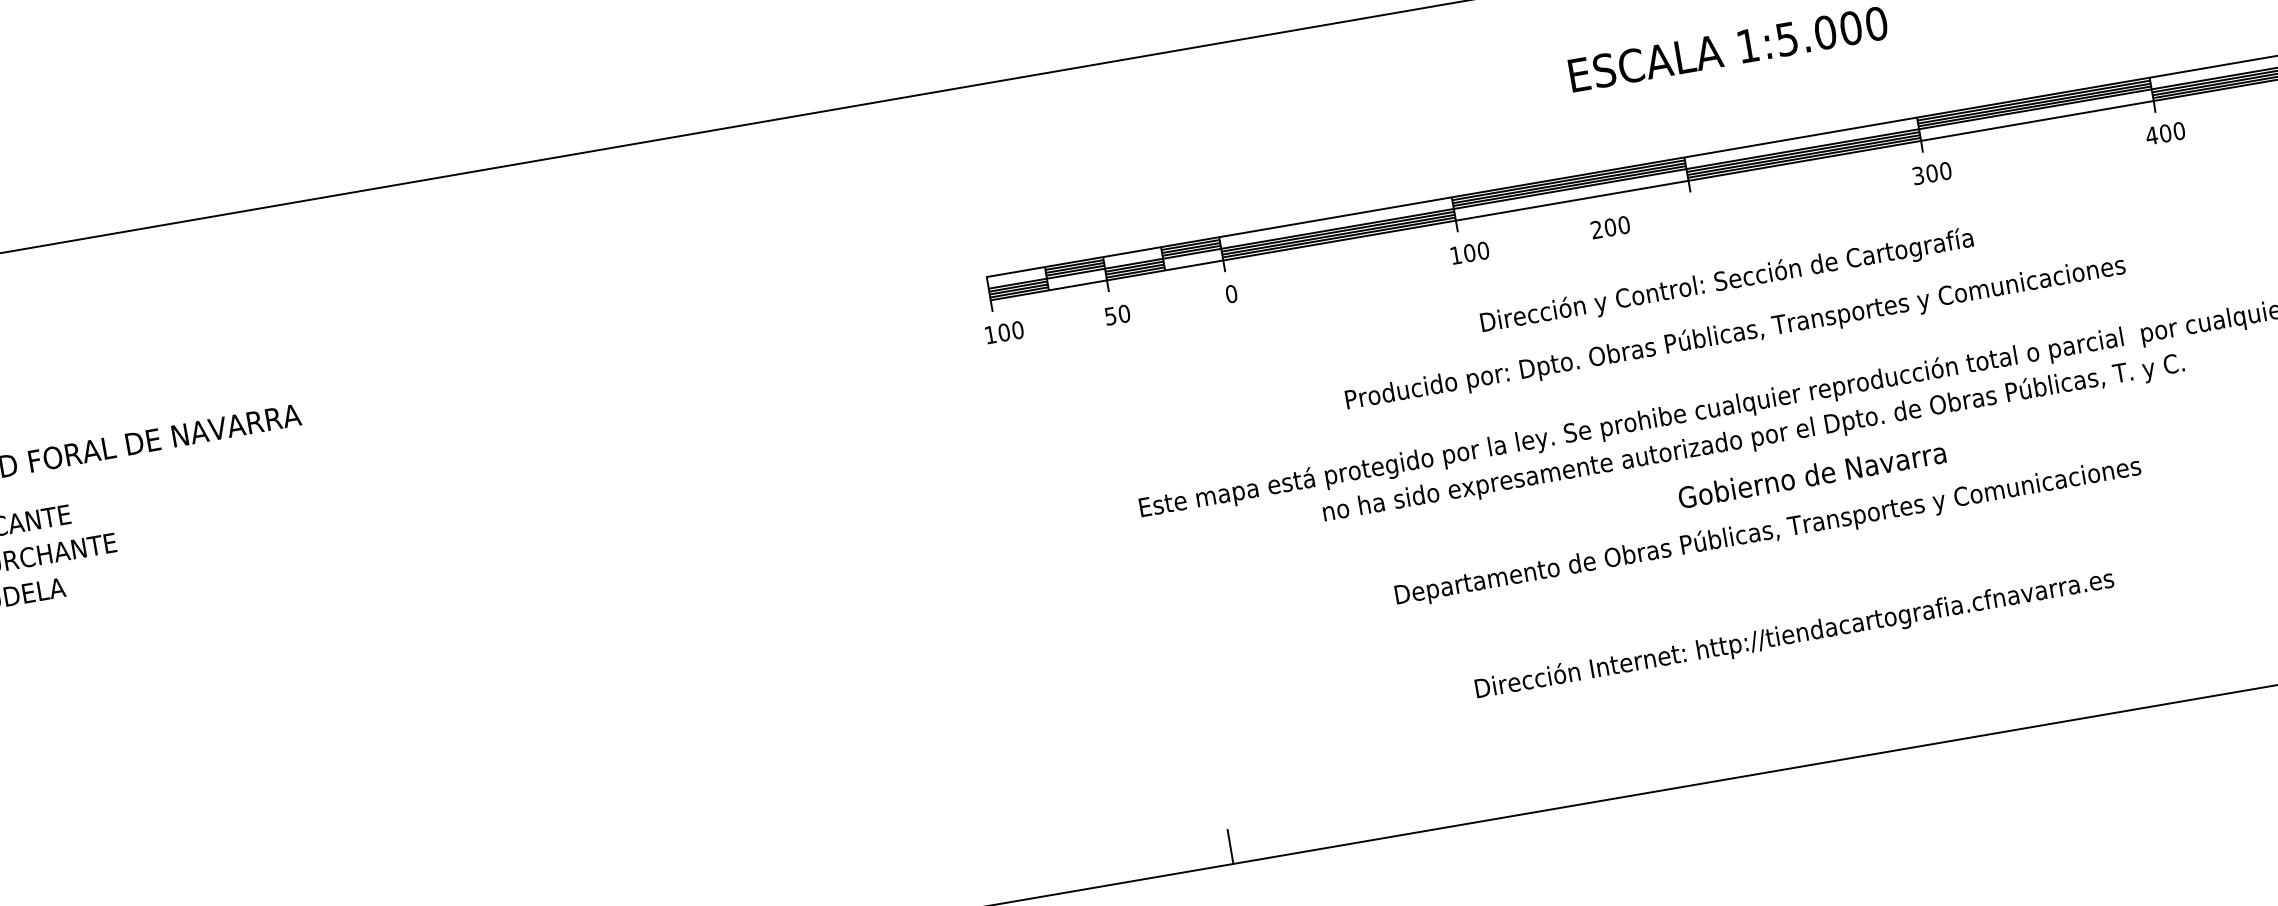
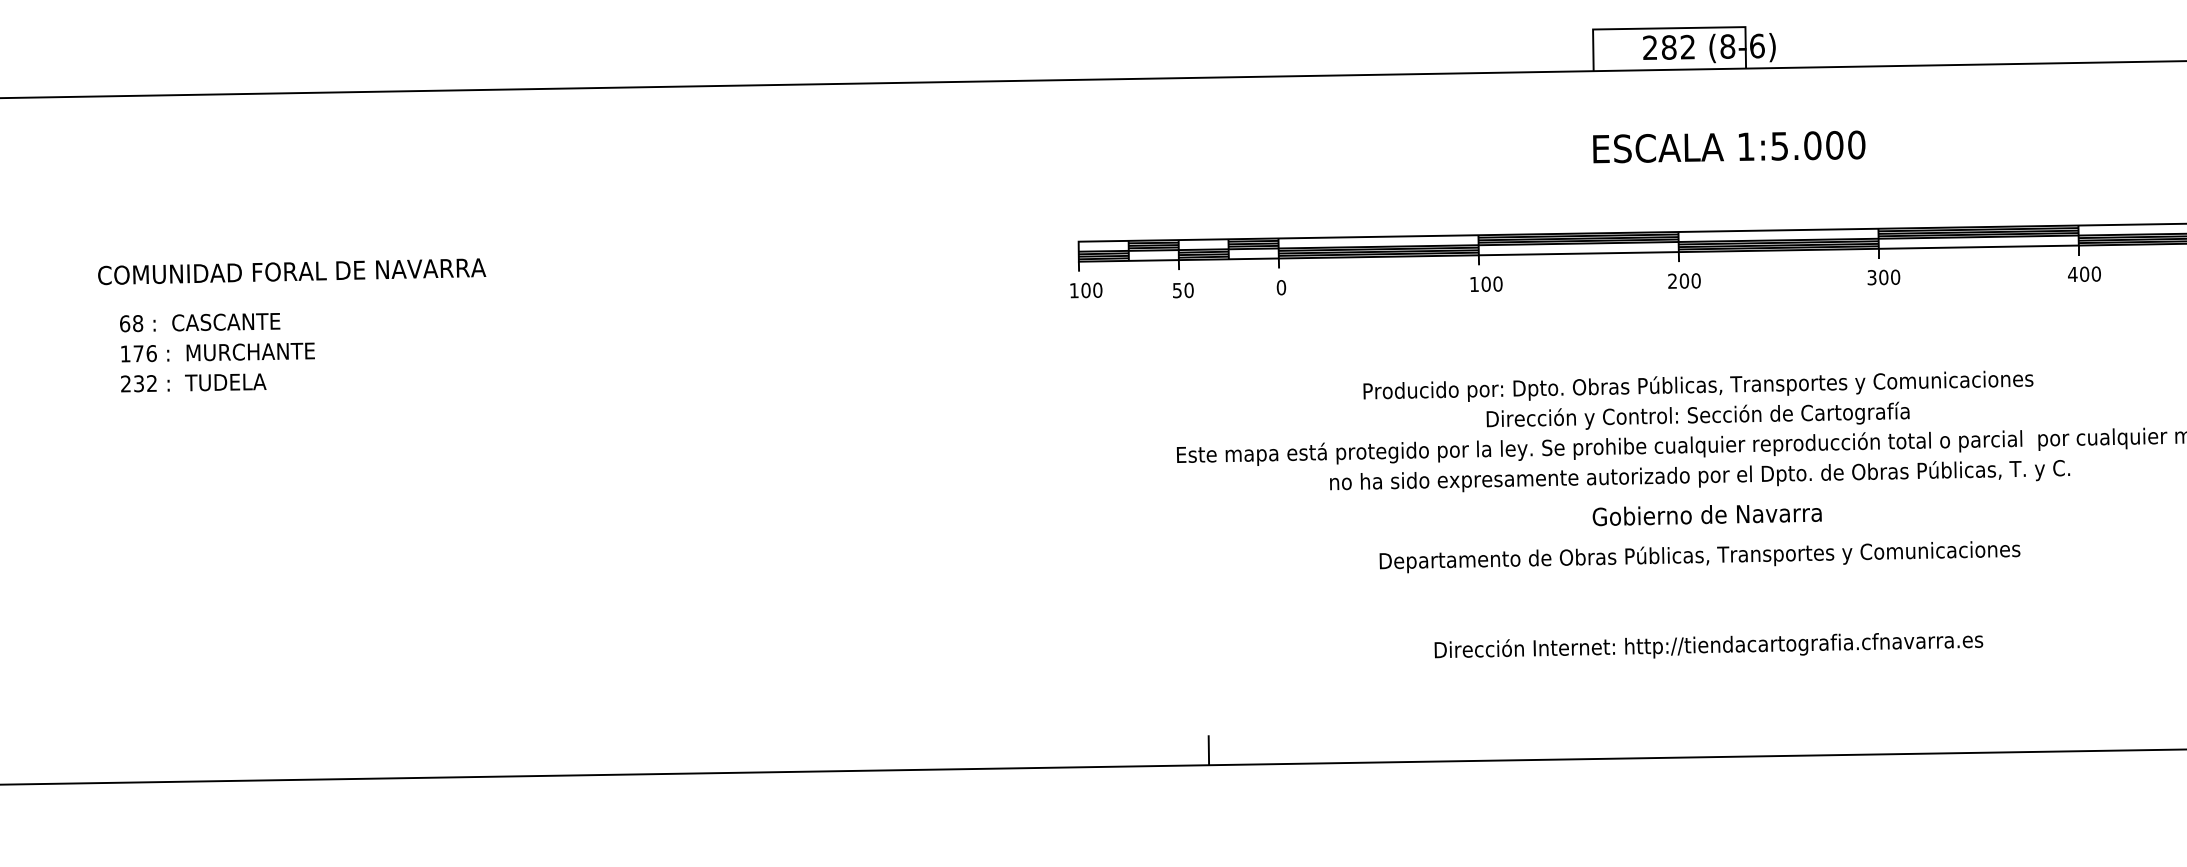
text: (1610, 226) -> (1684, 280), moved
text: (1726, 280) -> (1697, 415), moved
text: (1811, 476) -> (1706, 515), moved

